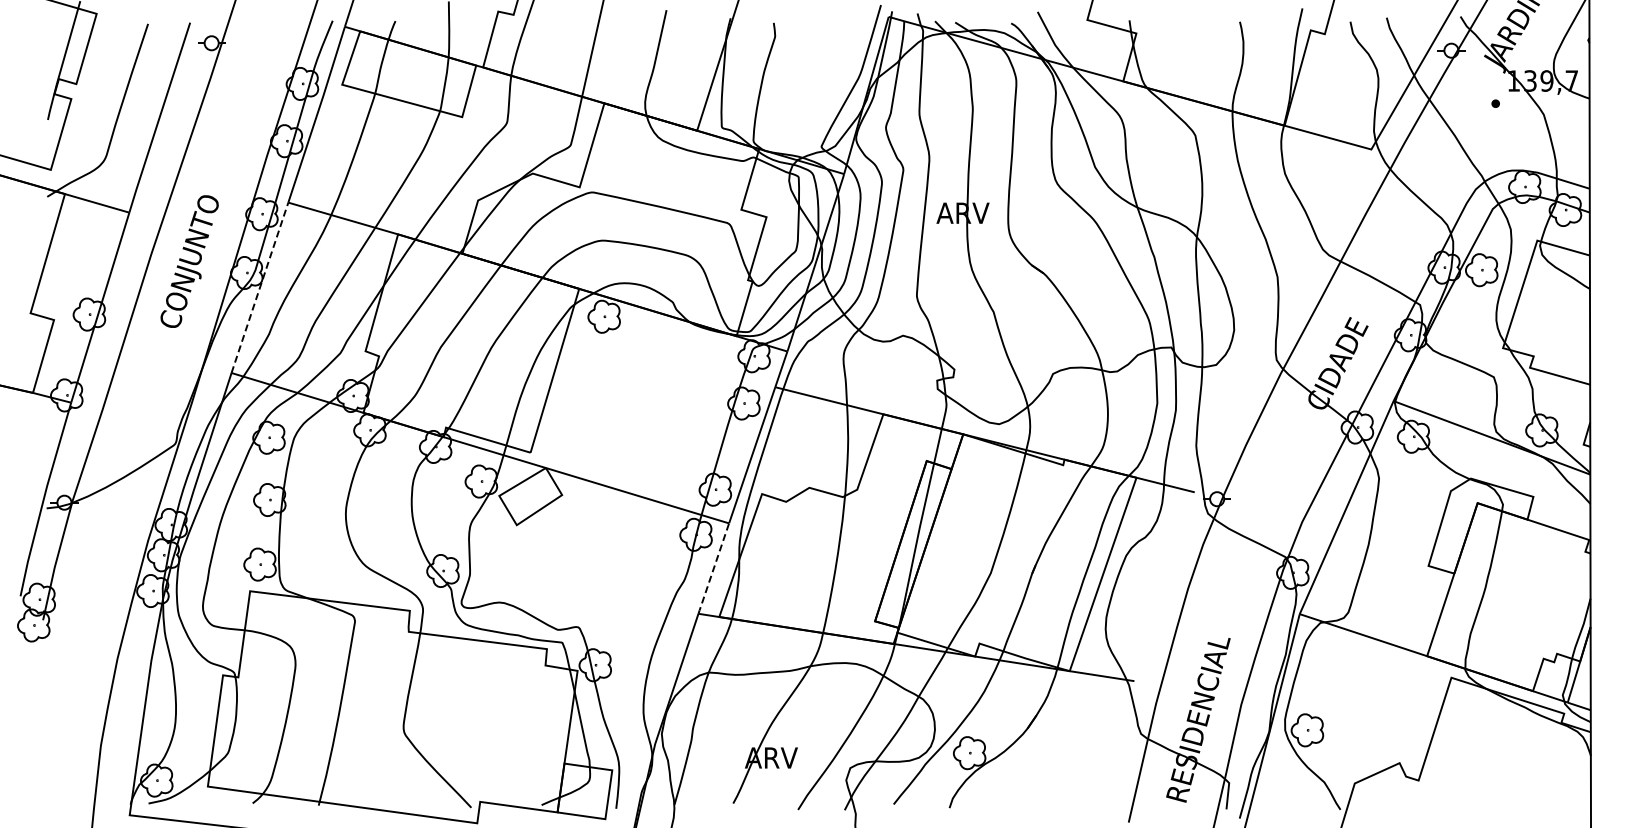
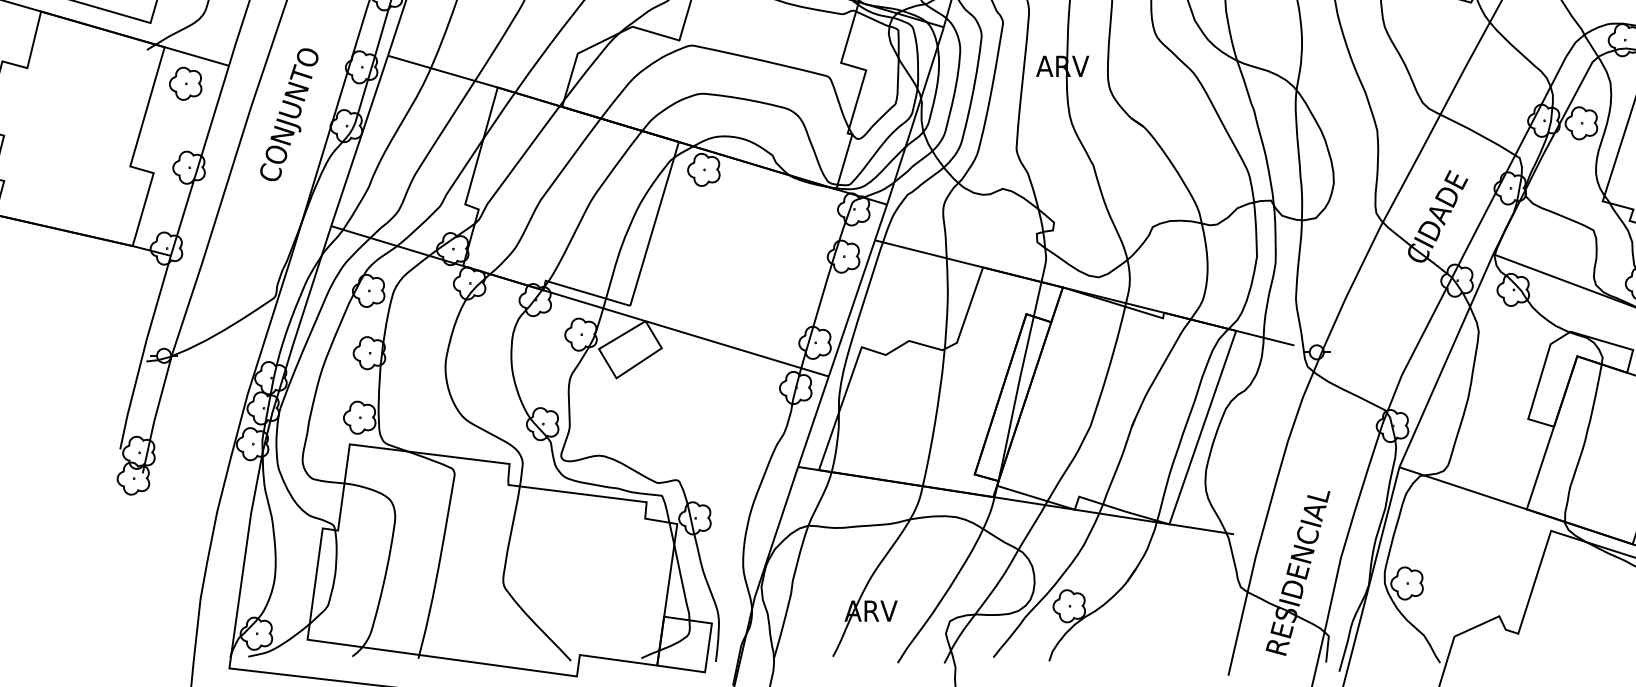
part: (85, 230) -> (185, 83), added
line: (259, 287) -> (359, 140), dashed -> solid
line: (713, 568) -> (813, 421), dashed -> solid

